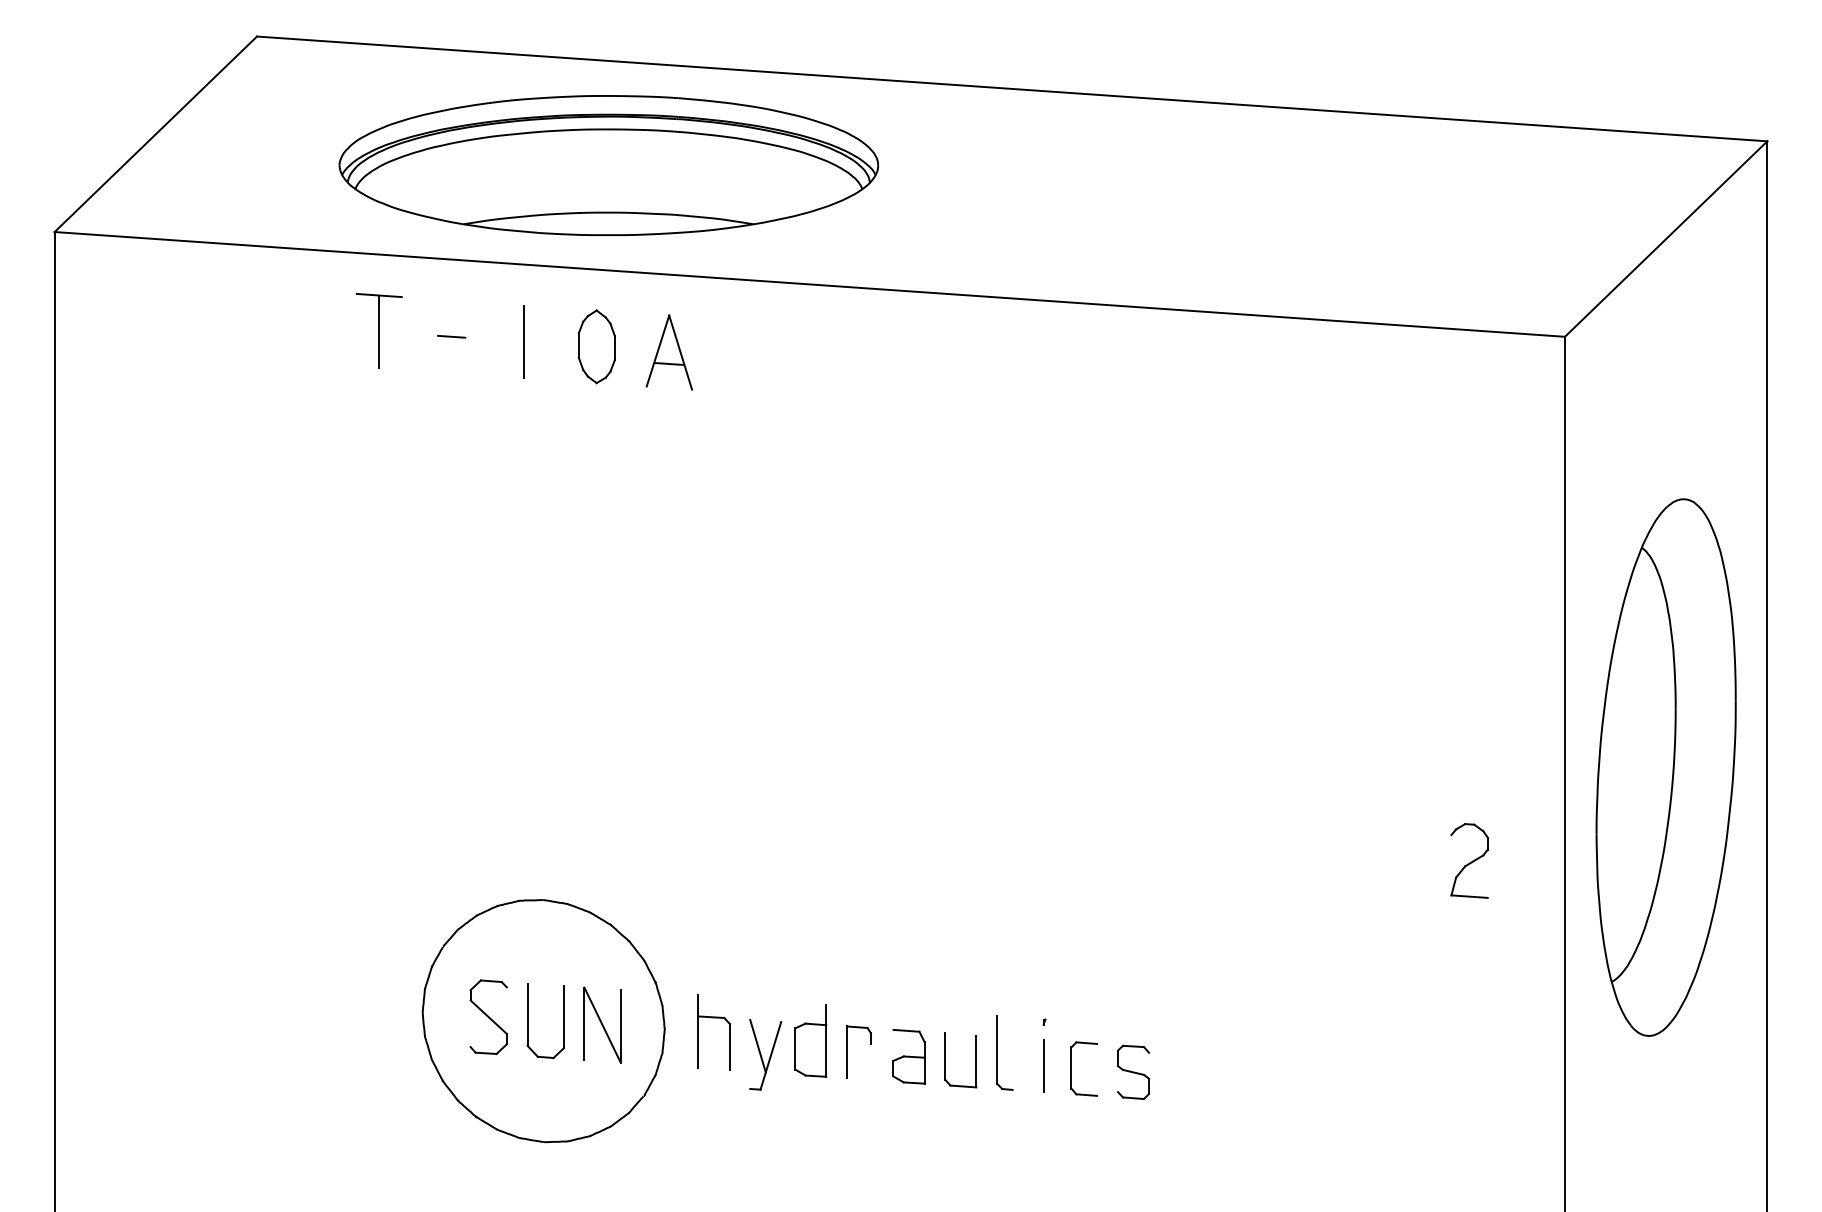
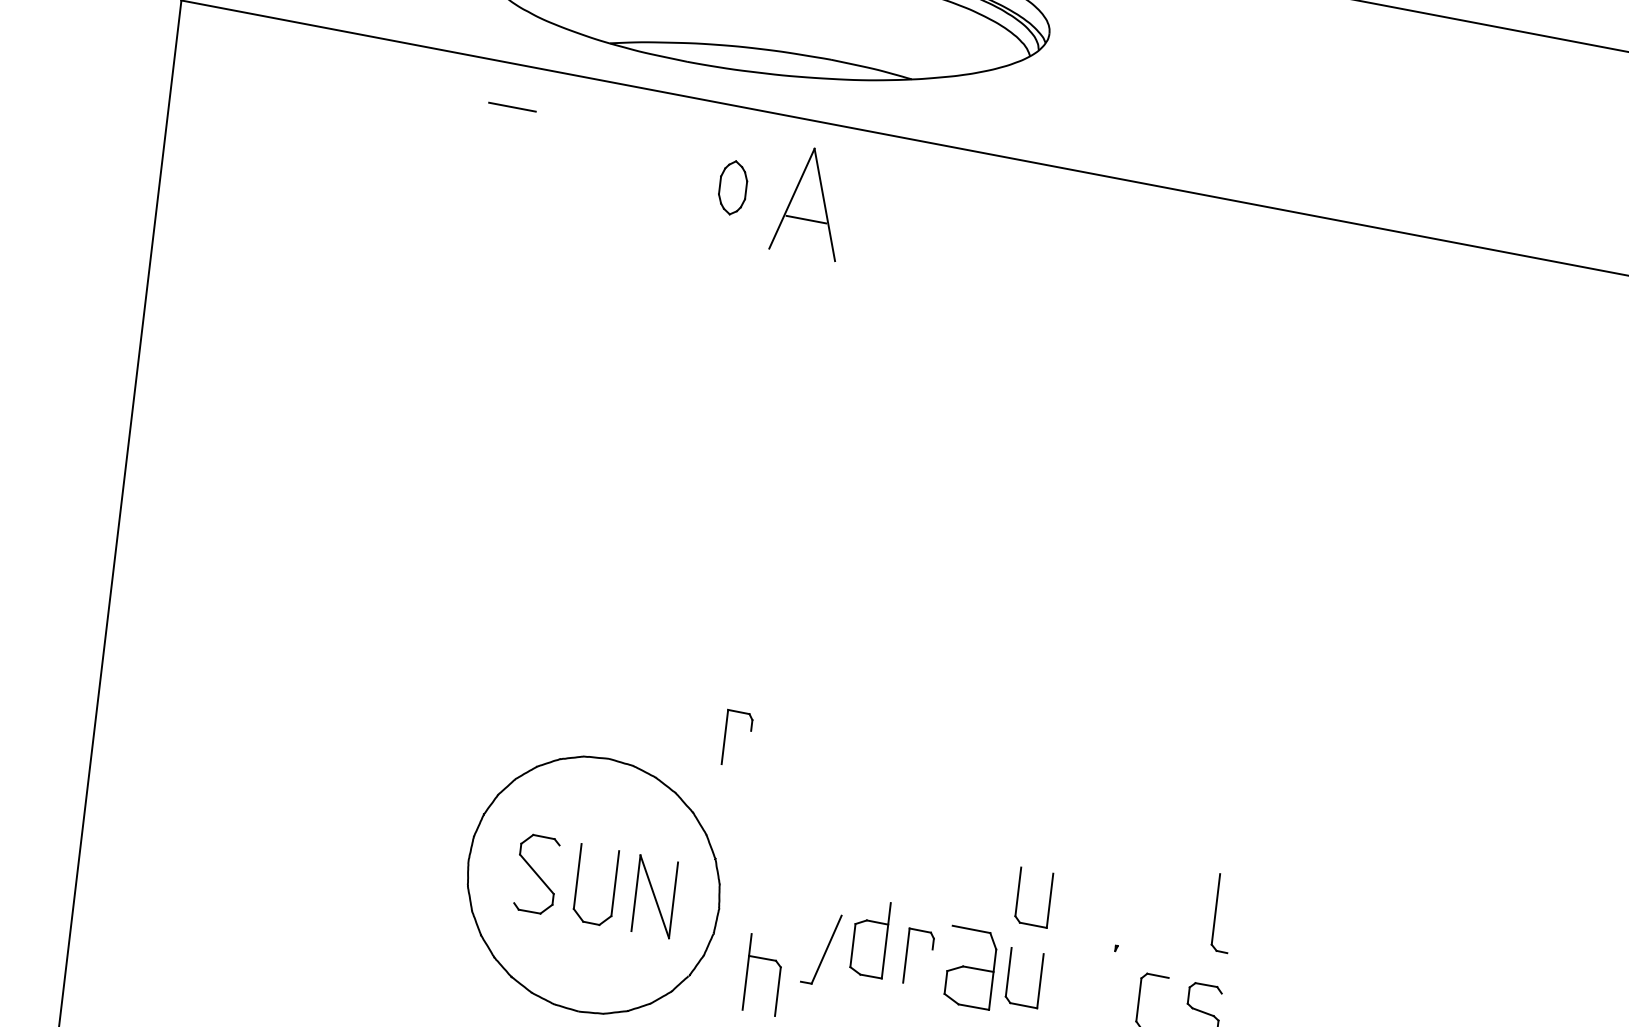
line: (379, 331) -> (508, 144), removed
line: (451, 336) -> (582, 158), removed
line: (524, 341) -> (658, 173), removed
part: (596, 346) -> (732, 187), size x0.7
part: (668, 352) -> (807, 202), size x1.4
part: (1469, 860) -> (1580, 832), removed
part: (651, 865) -> (725, 736), added
part: (945, 983) -> (1017, 895), added
part: (713, 1018) -> (764, 959), moved
line: (757, 1045) -> (813, 937), removed
part: (997, 1052) -> (1216, 912), moved
part: (908, 1056) -> (970, 967), size x1.4
line: (1043, 1066) -> (1109, 994), removed

